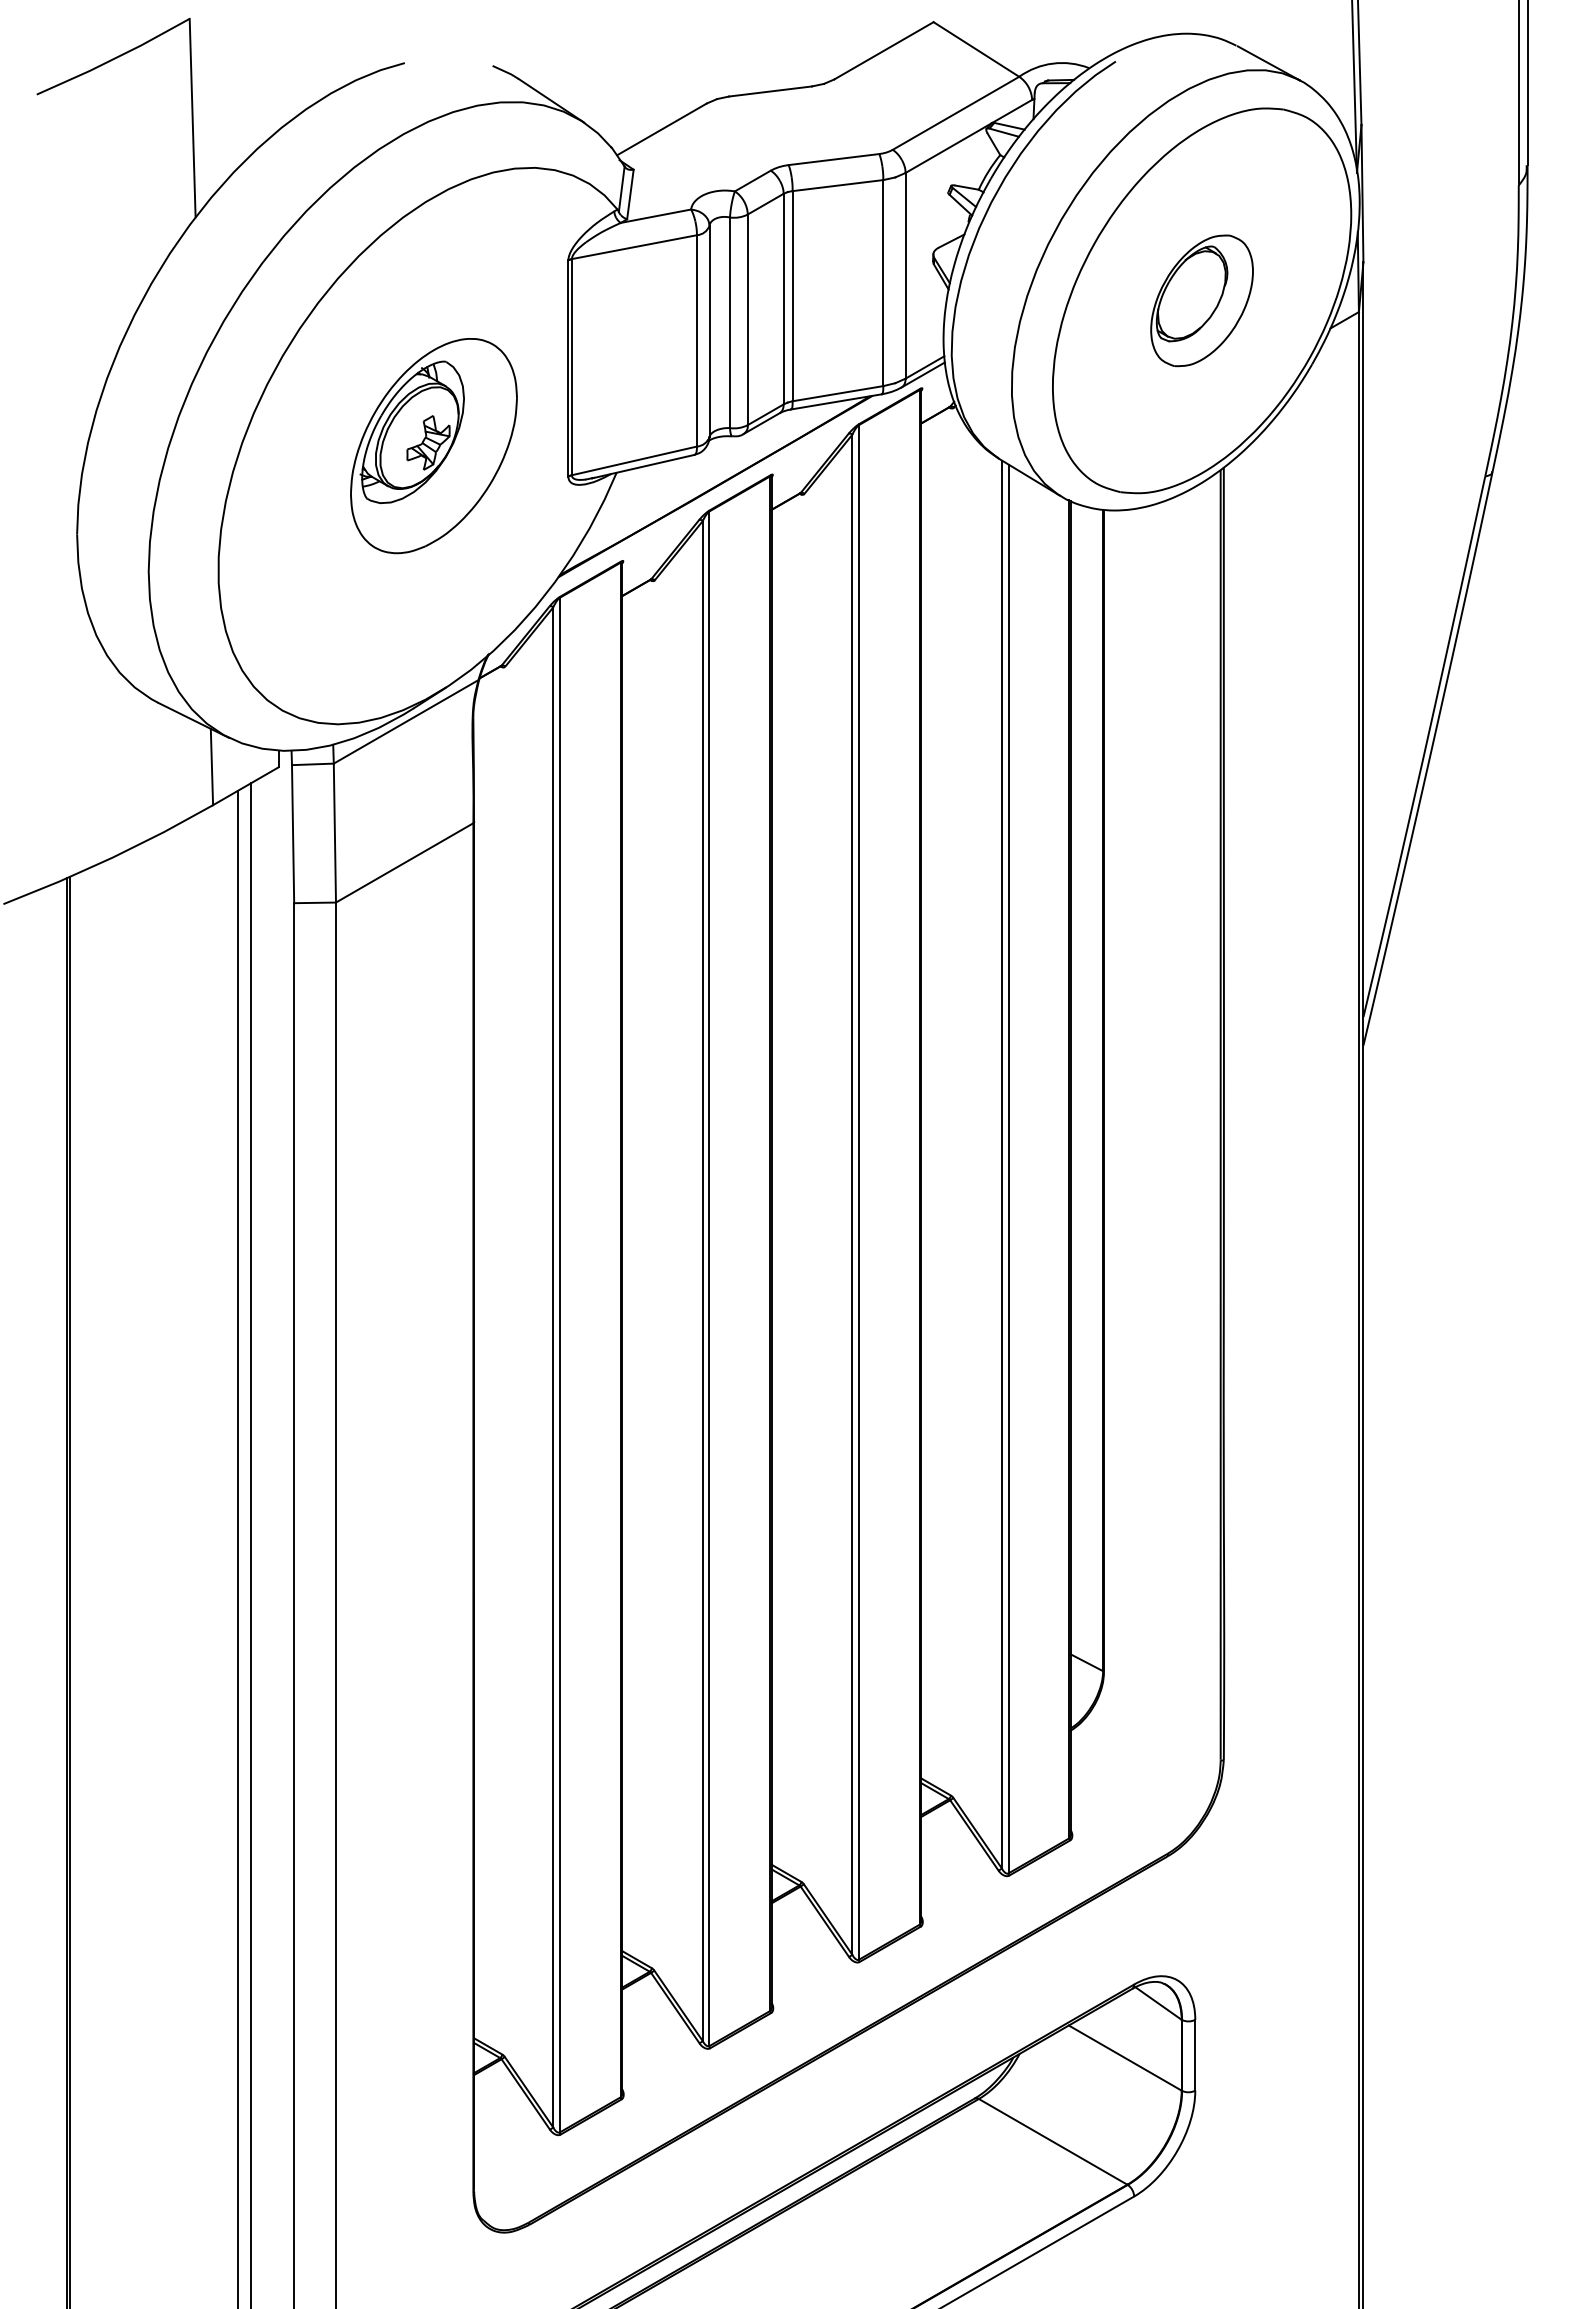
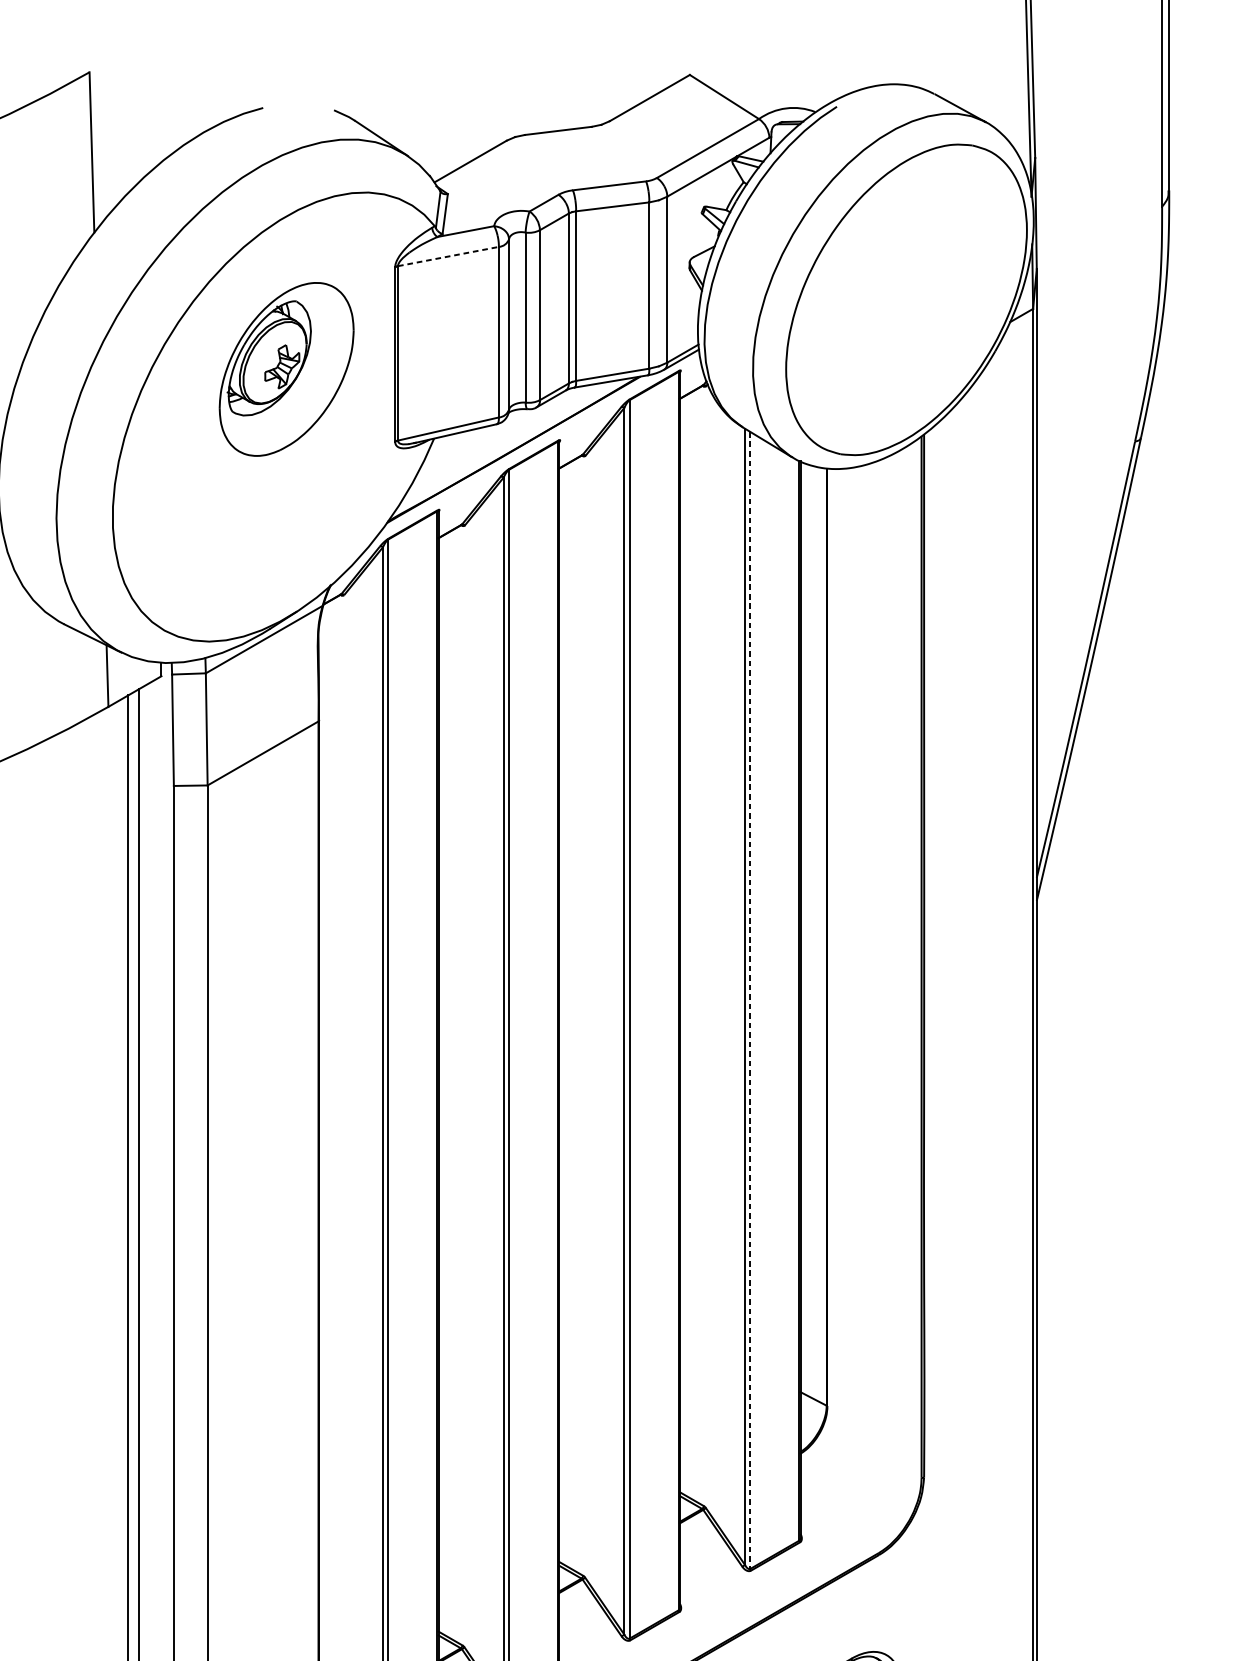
line: (634, 247) -> (448, 256), solid -> dashed
part: (1201, 300) -> (906, 299), removed
part: (433, 446) -> (286, 369), moved
line: (1008, 1169) -> (750, 1000), solid -> dashed

